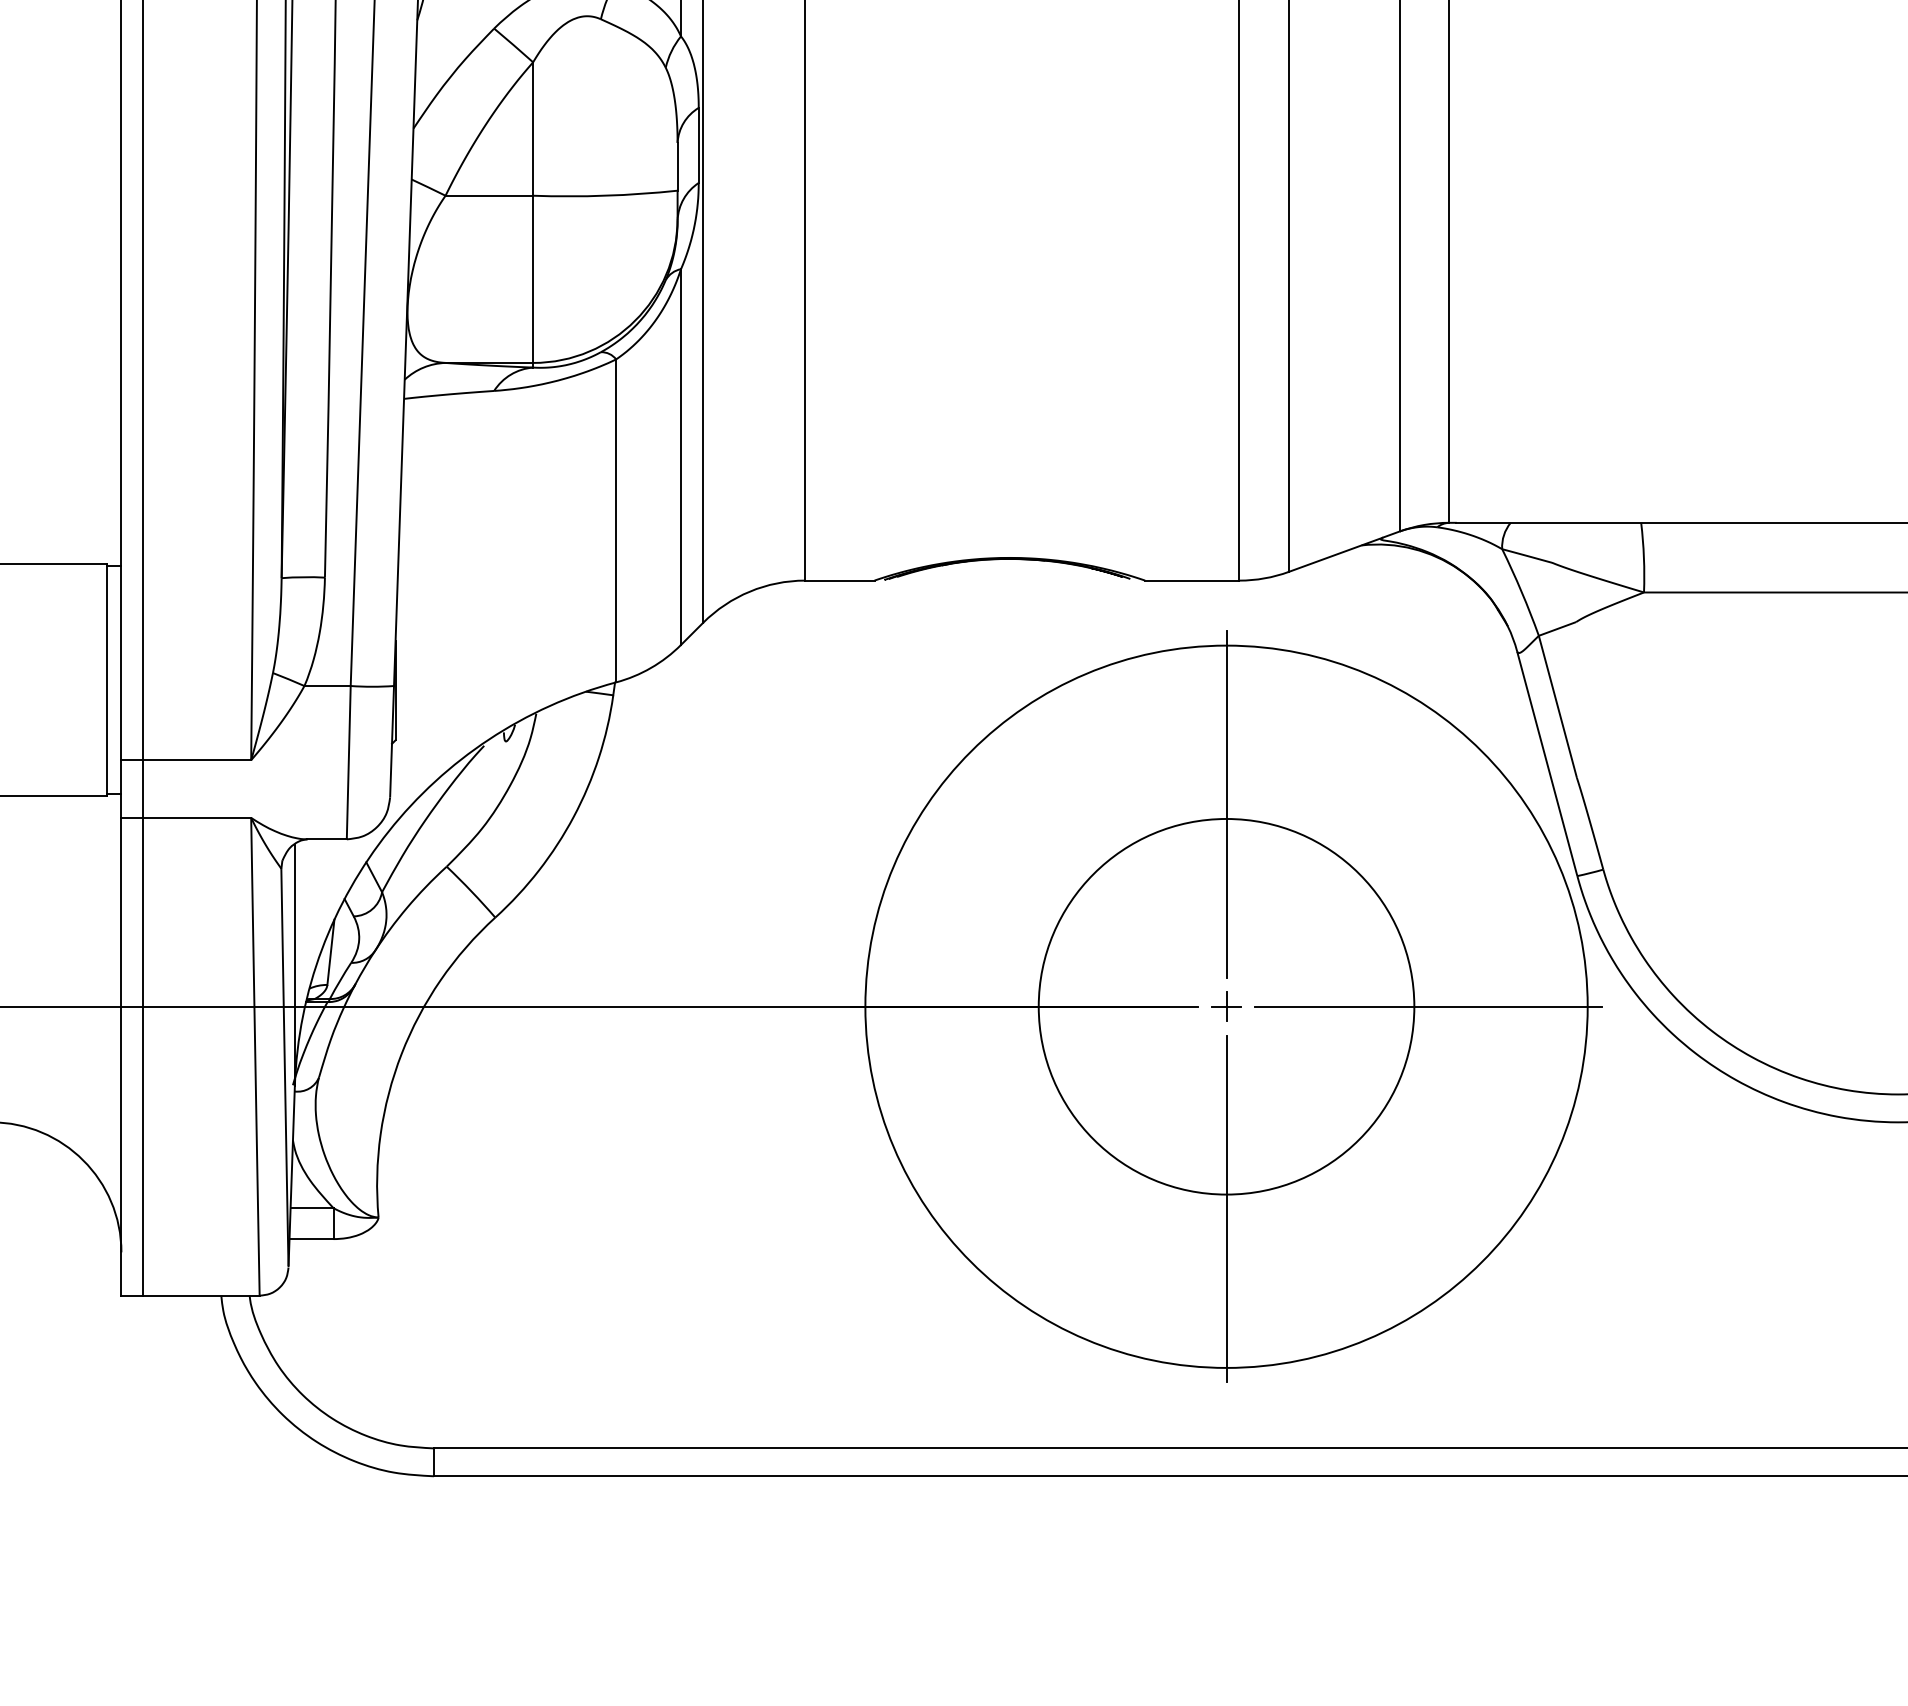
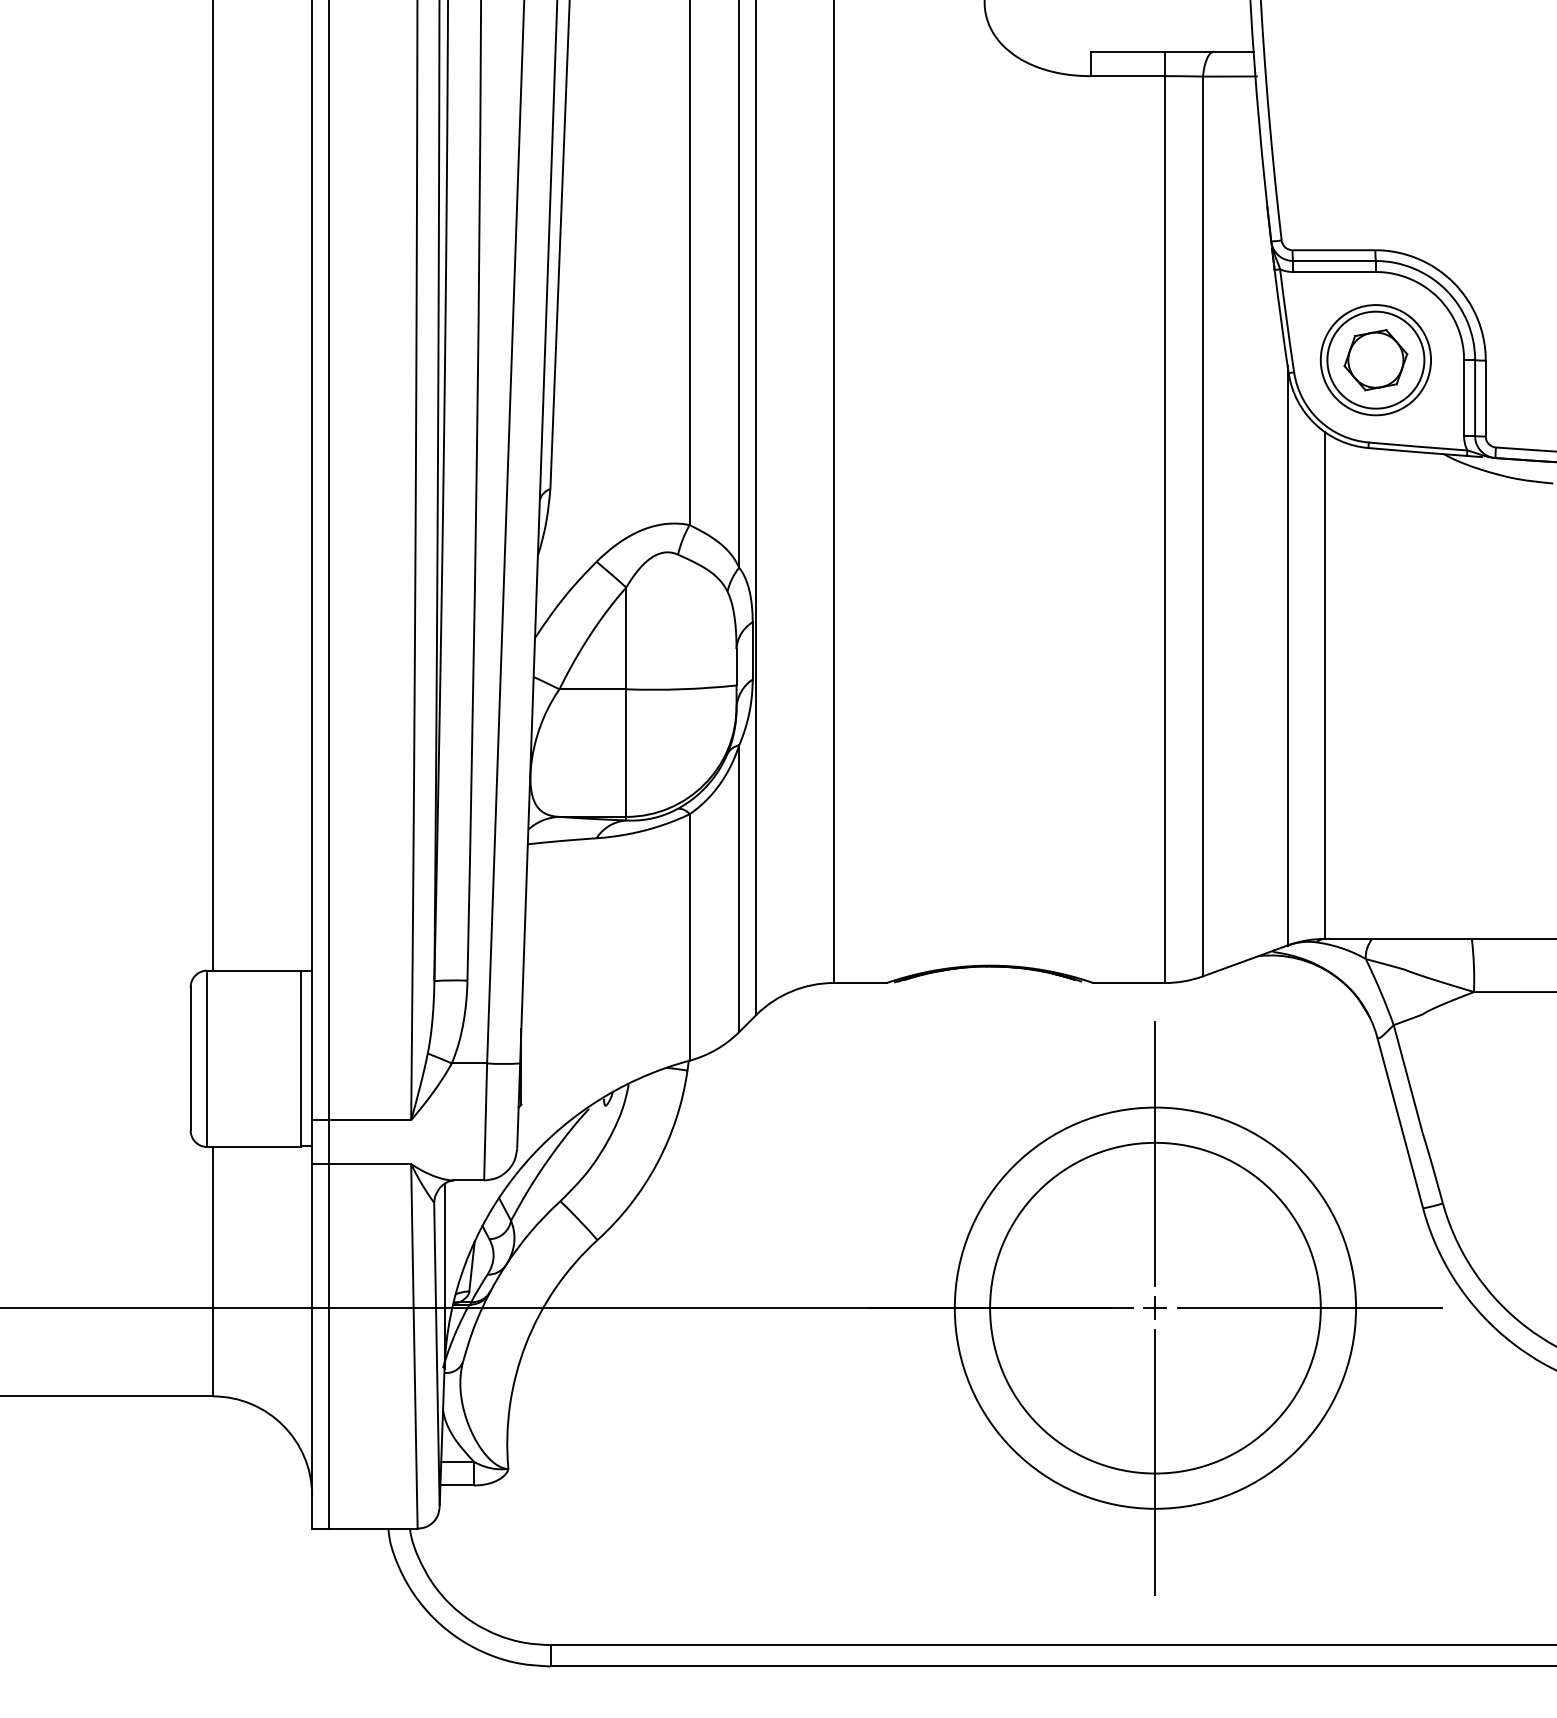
circle: (1226, 1005) -> (1155, 1307), size x0.6
circle: (1226, 1005) -> (1155, 1307), size x1.4

